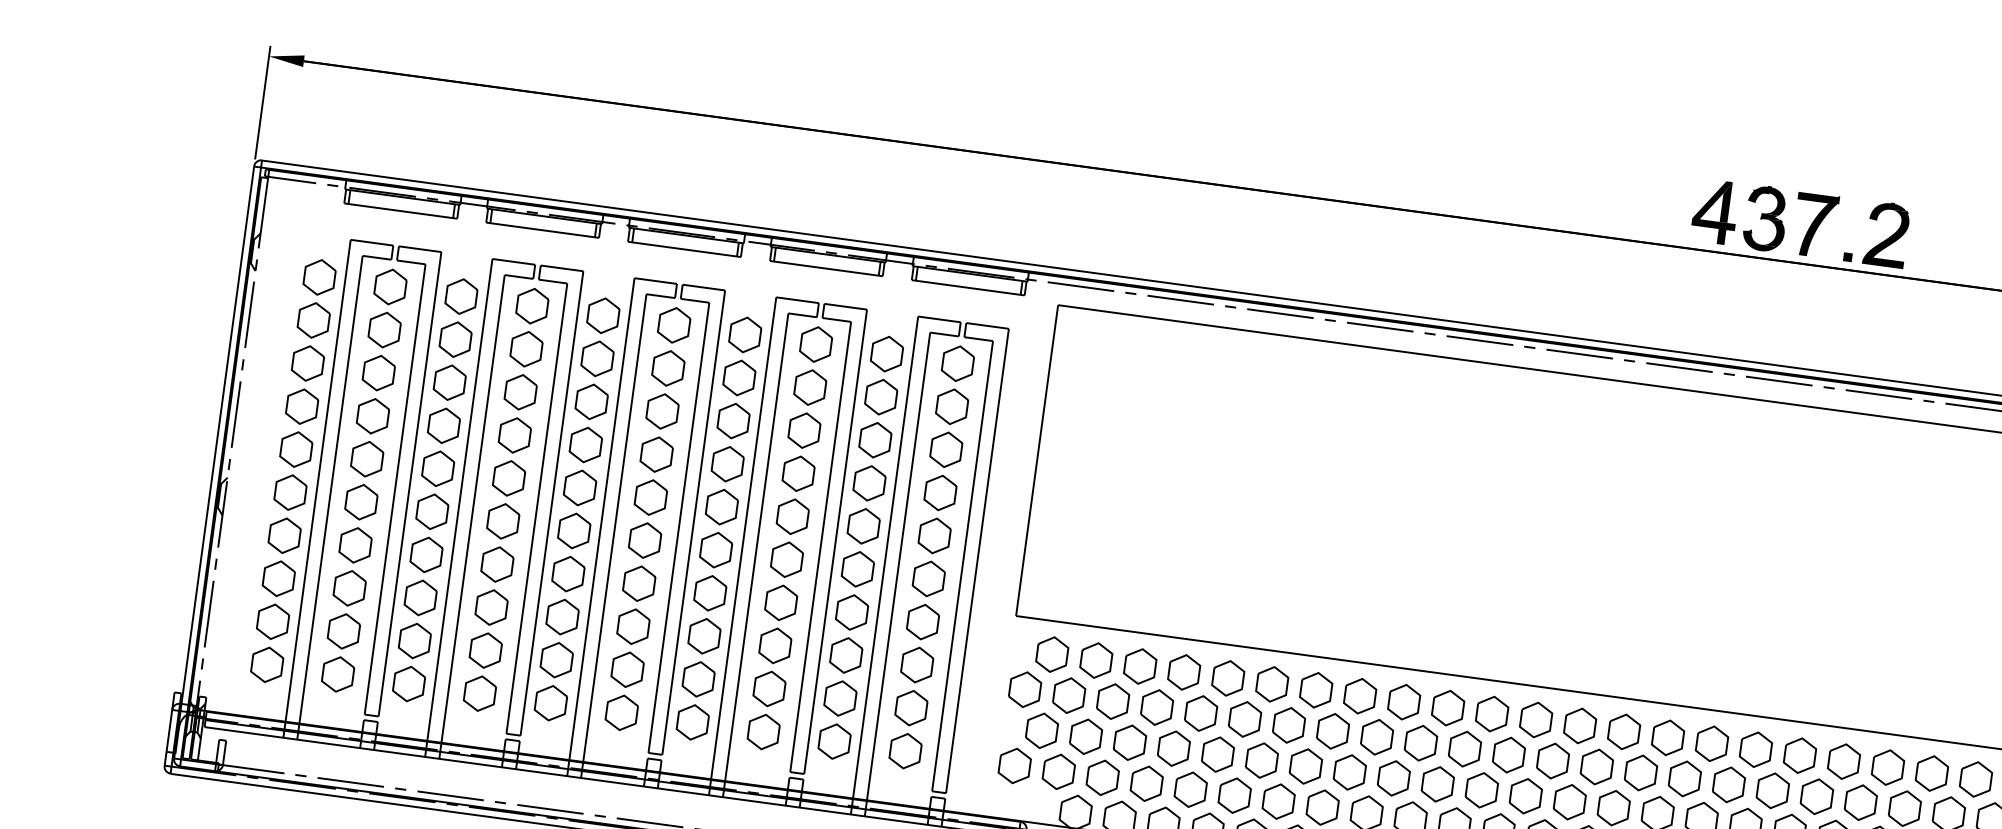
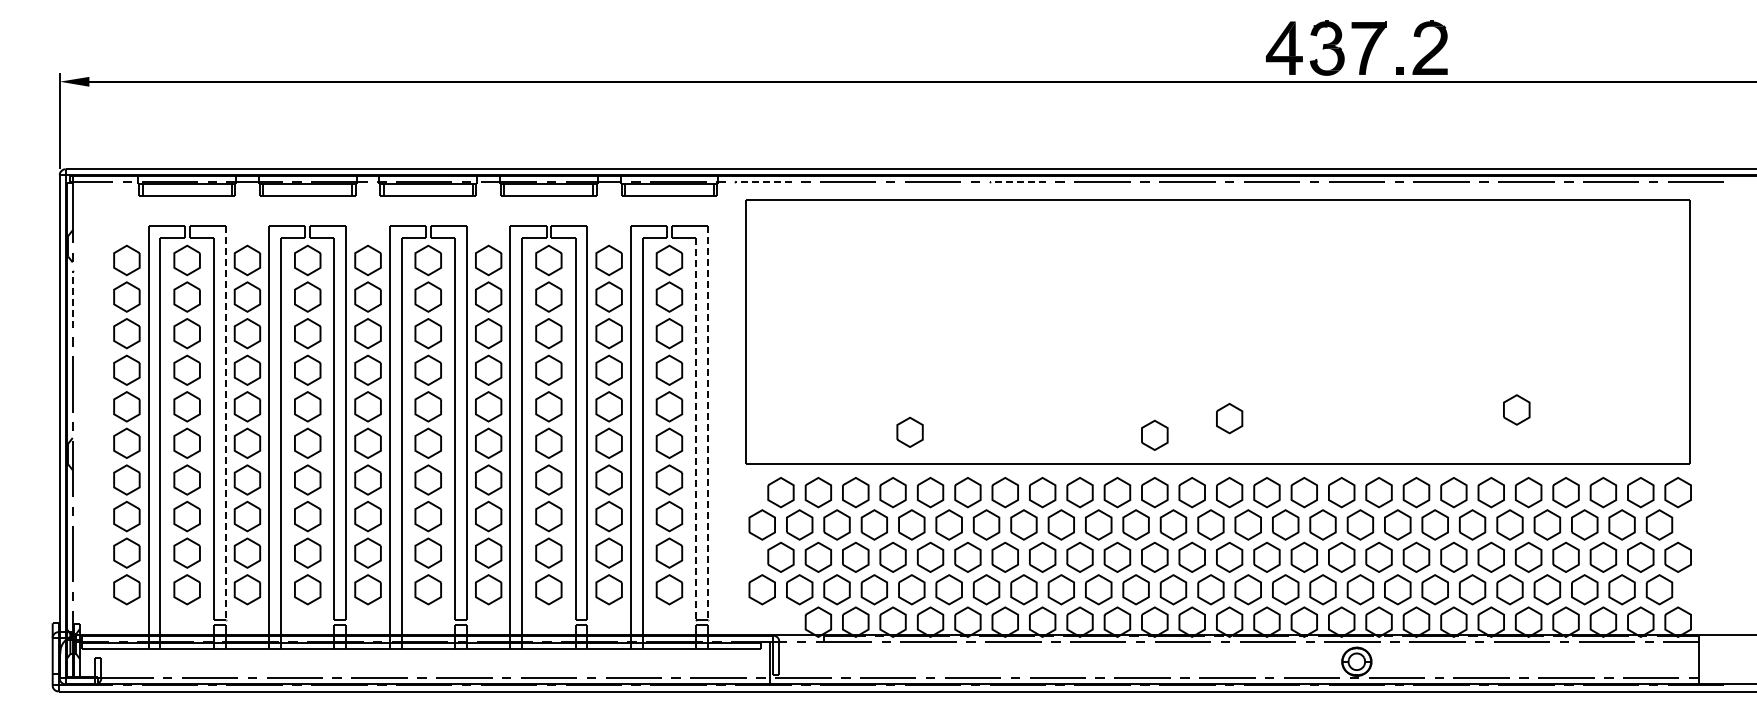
line: (1079, 286) -> (762, 182), solid -> dashed
line: (249, 314) -> (72, 299), solid -> dashed
line: (1379, 327) -> (1017, 182), solid -> dashed
line: (409, 484) -> (225, 423), solid -> dashed
line: (976, 561) -> (707, 423), solid -> dashed
line: (962, 566) -> (696, 429), solid -> dashed
part: (1213, 603) -> (909, 431), added
part: (1591, 638) -> (1229, 418), added
part: (1500, 645) -> (1154, 434), added
part: (1930, 673) -> (1516, 409), added

